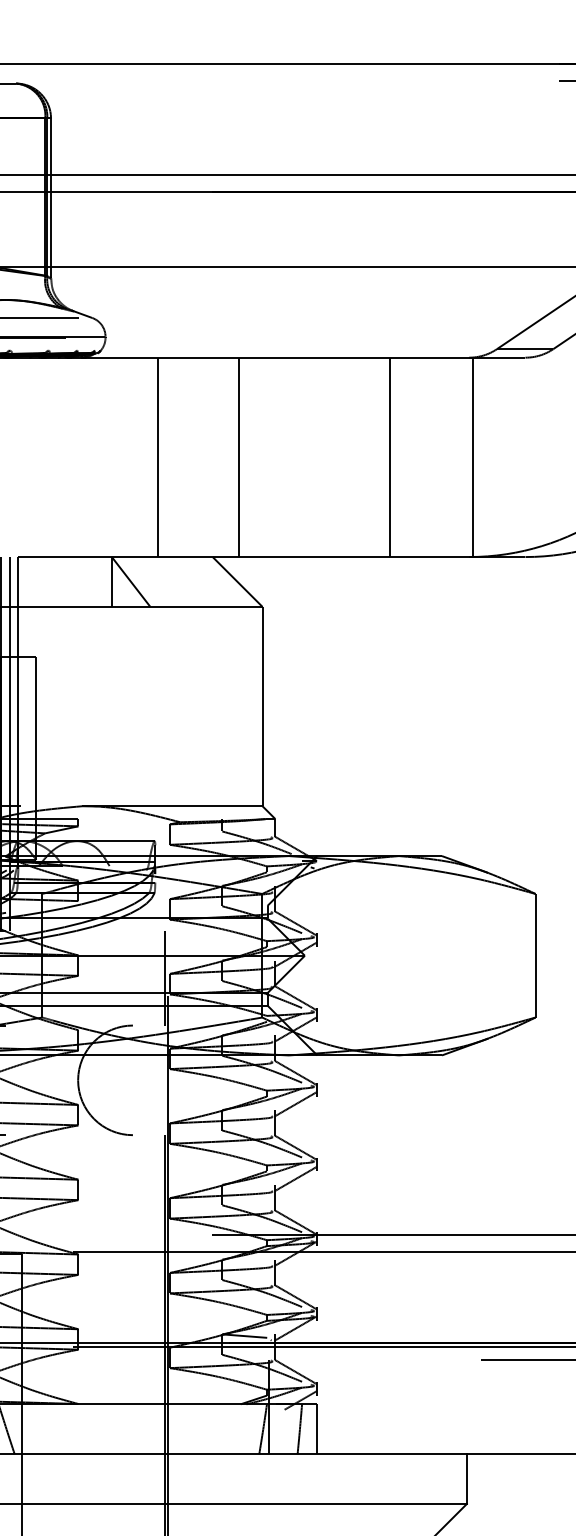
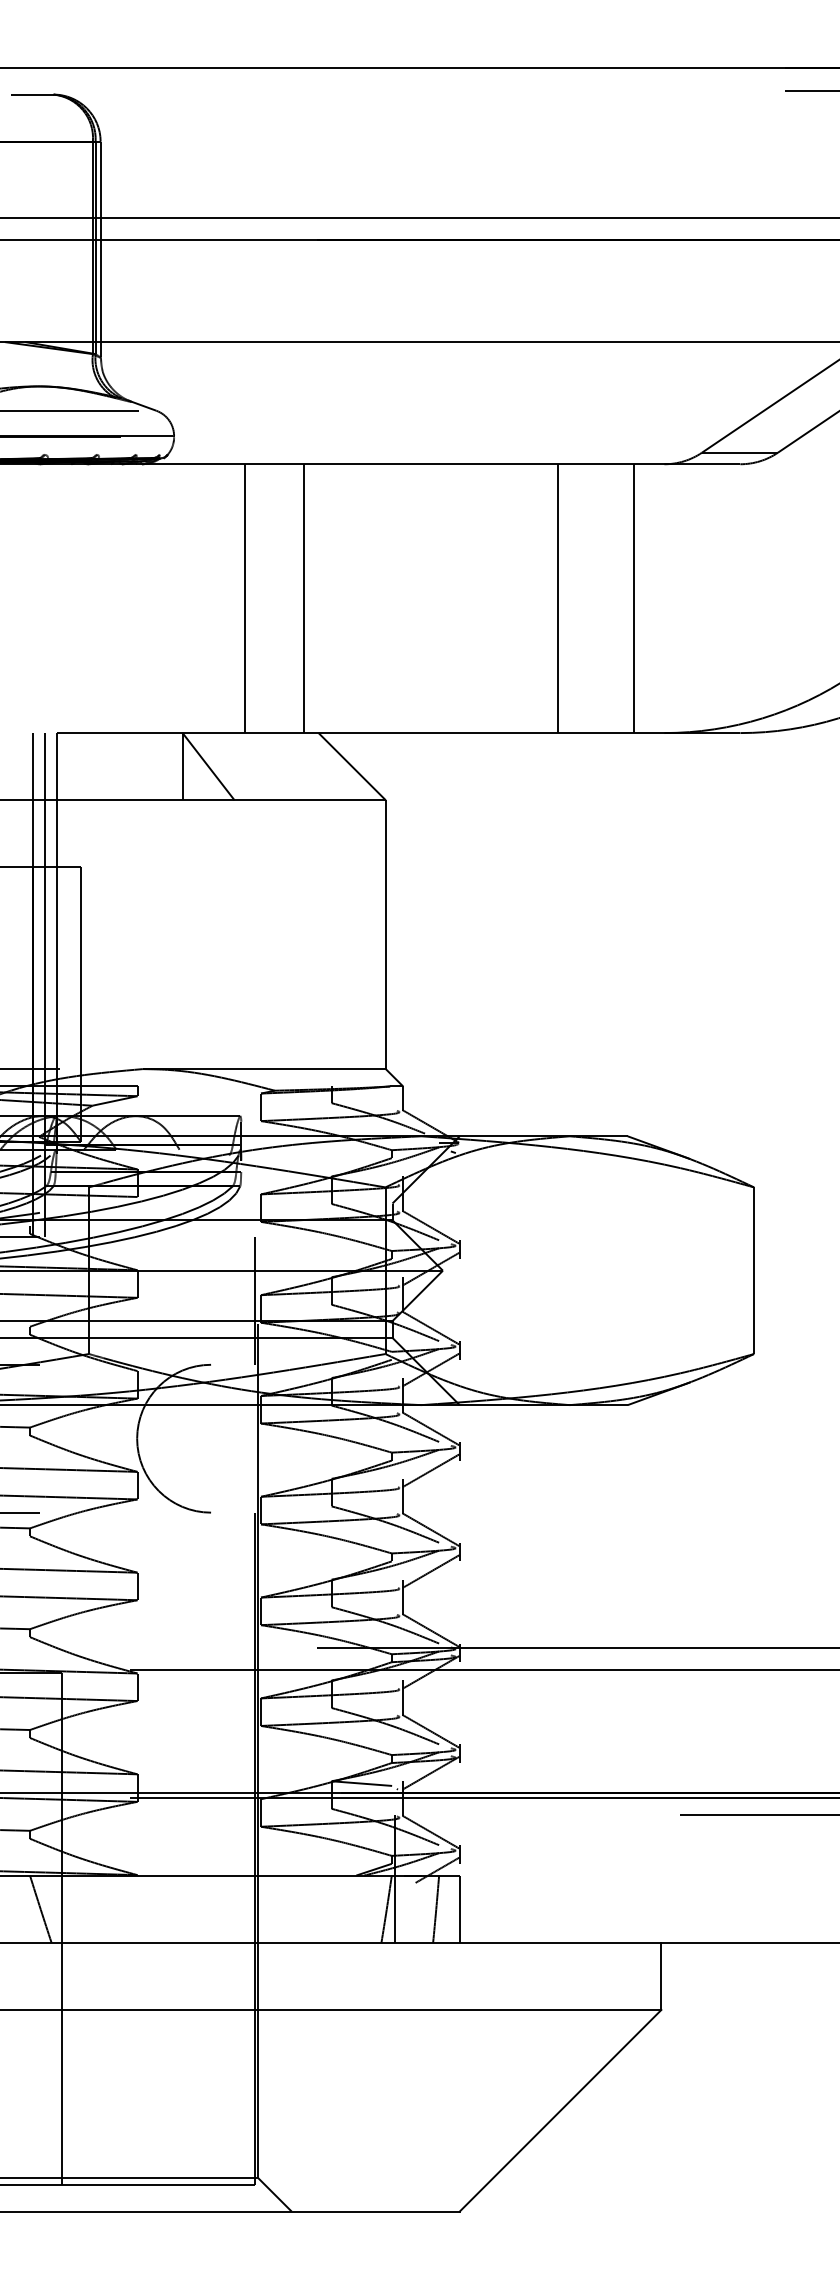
line: (238, 457) -> (303, 598), moved
line: (473, 457) -> (634, 598), moved

